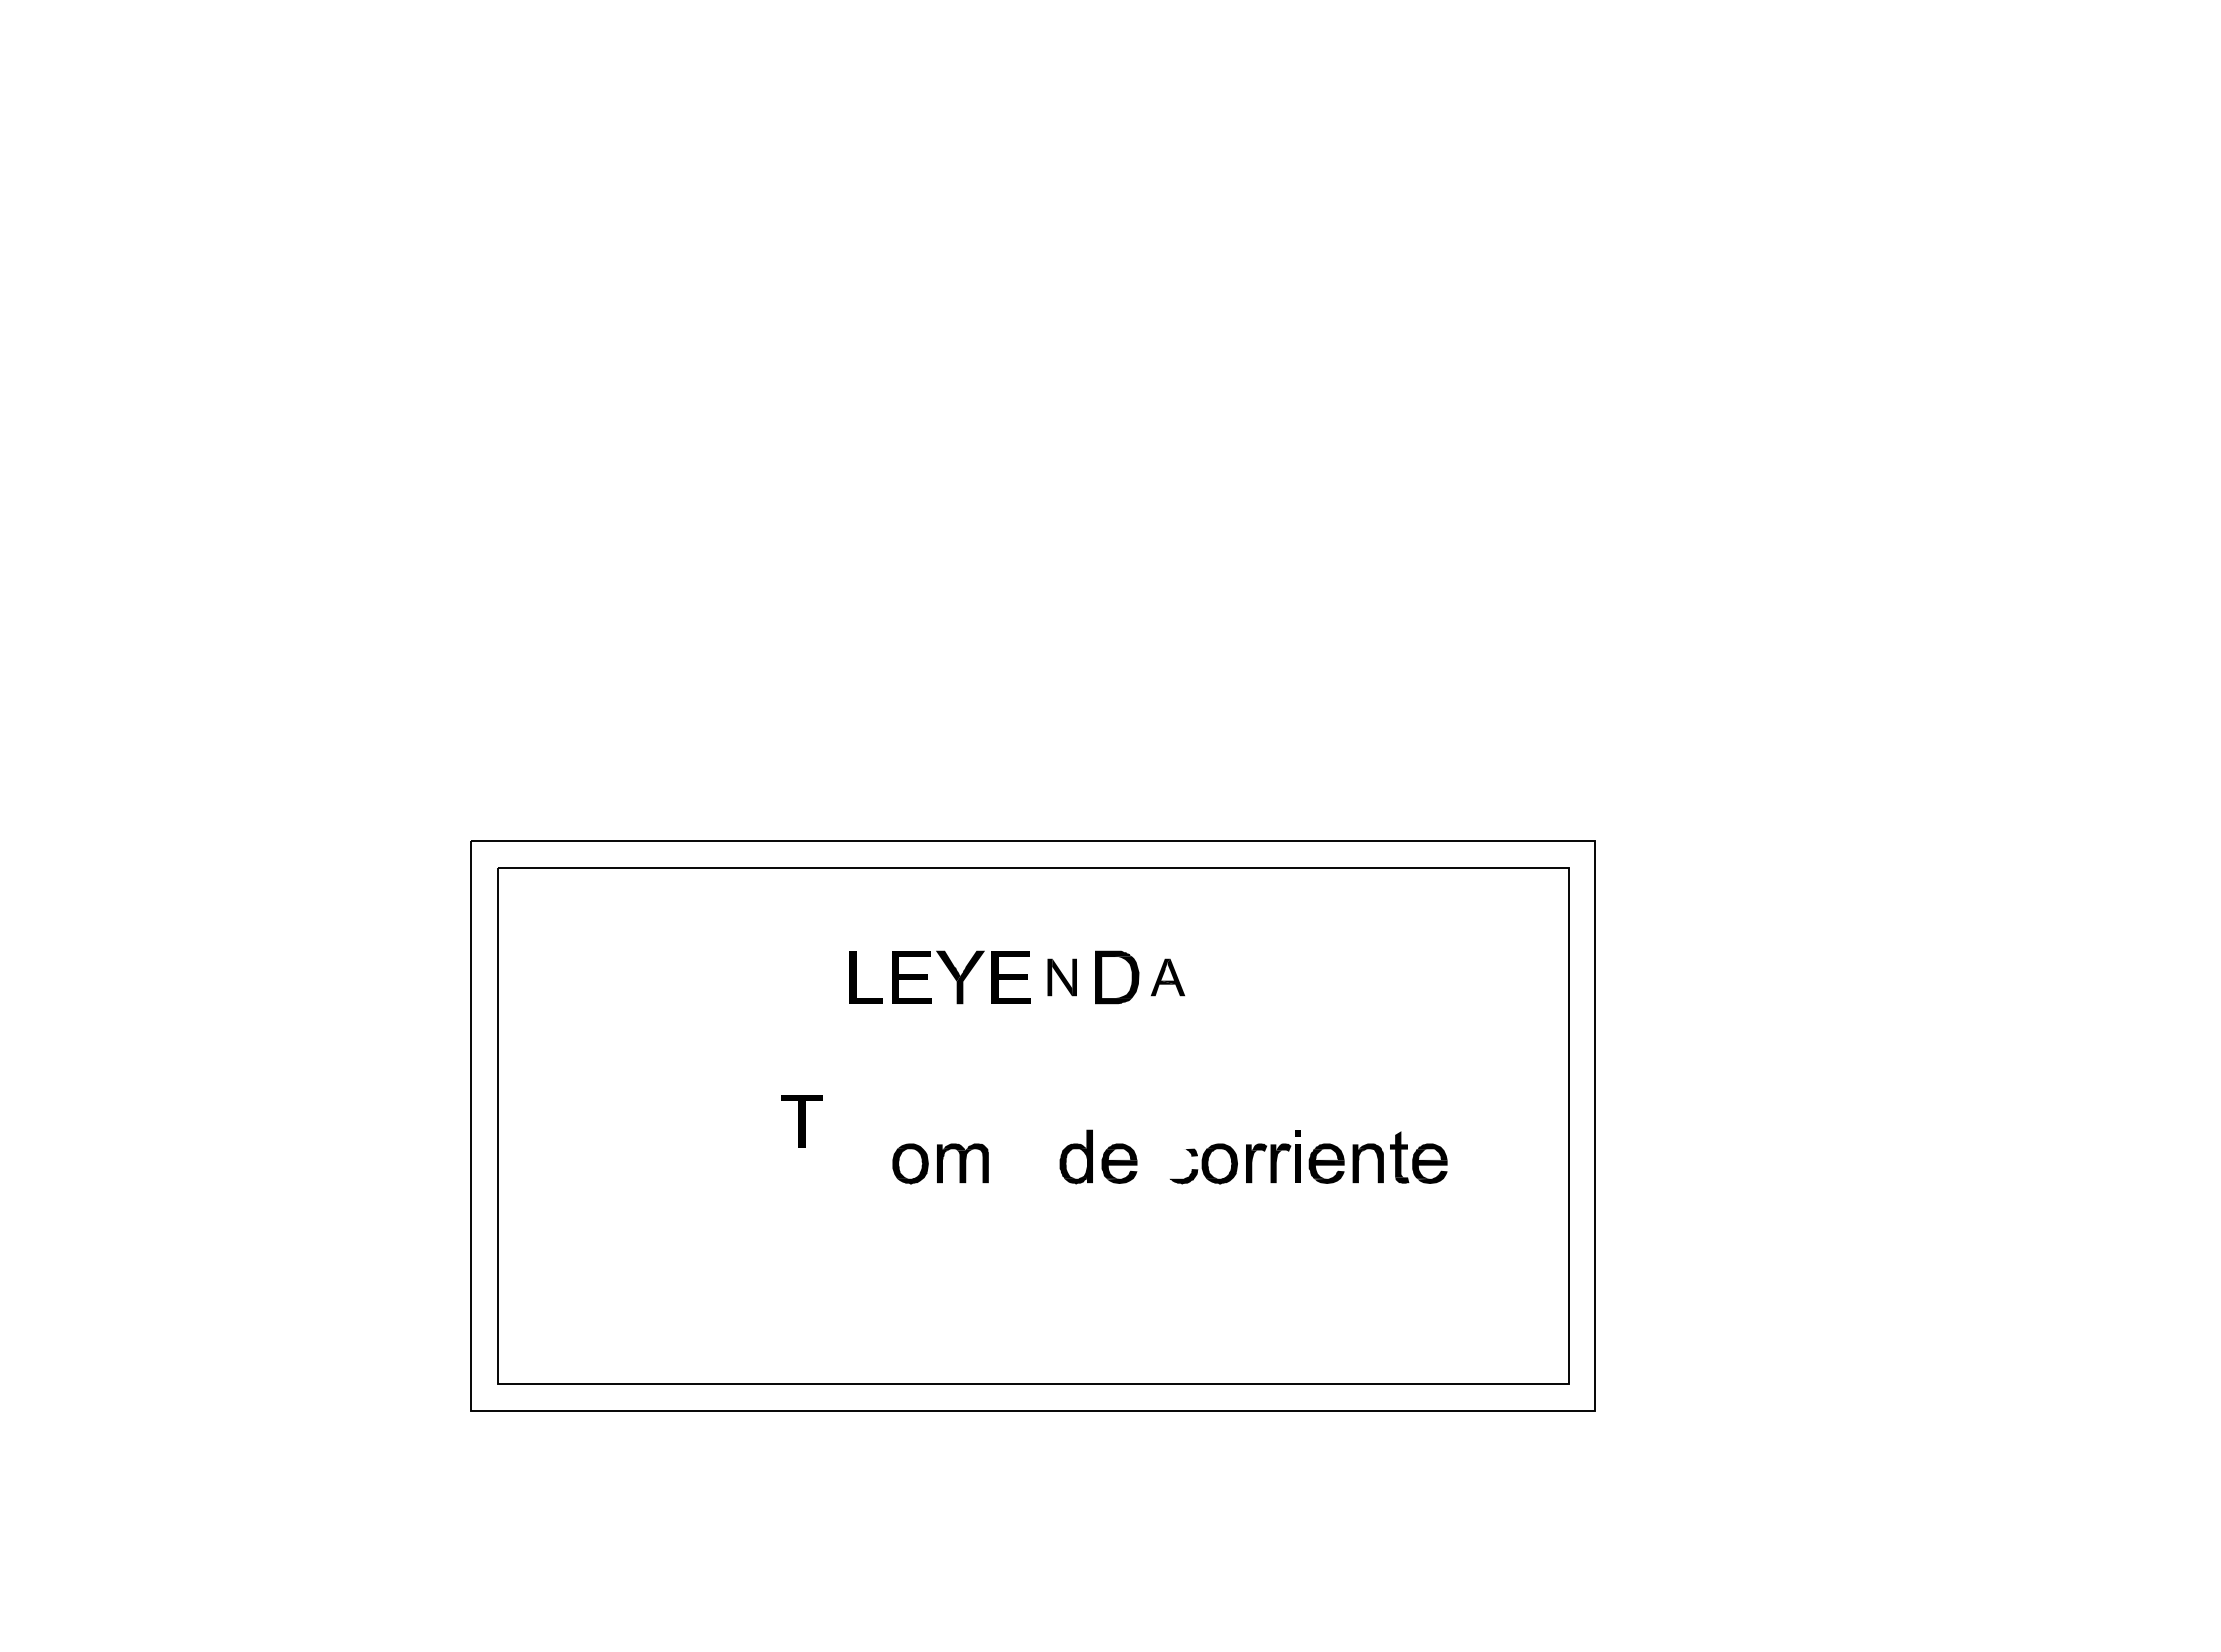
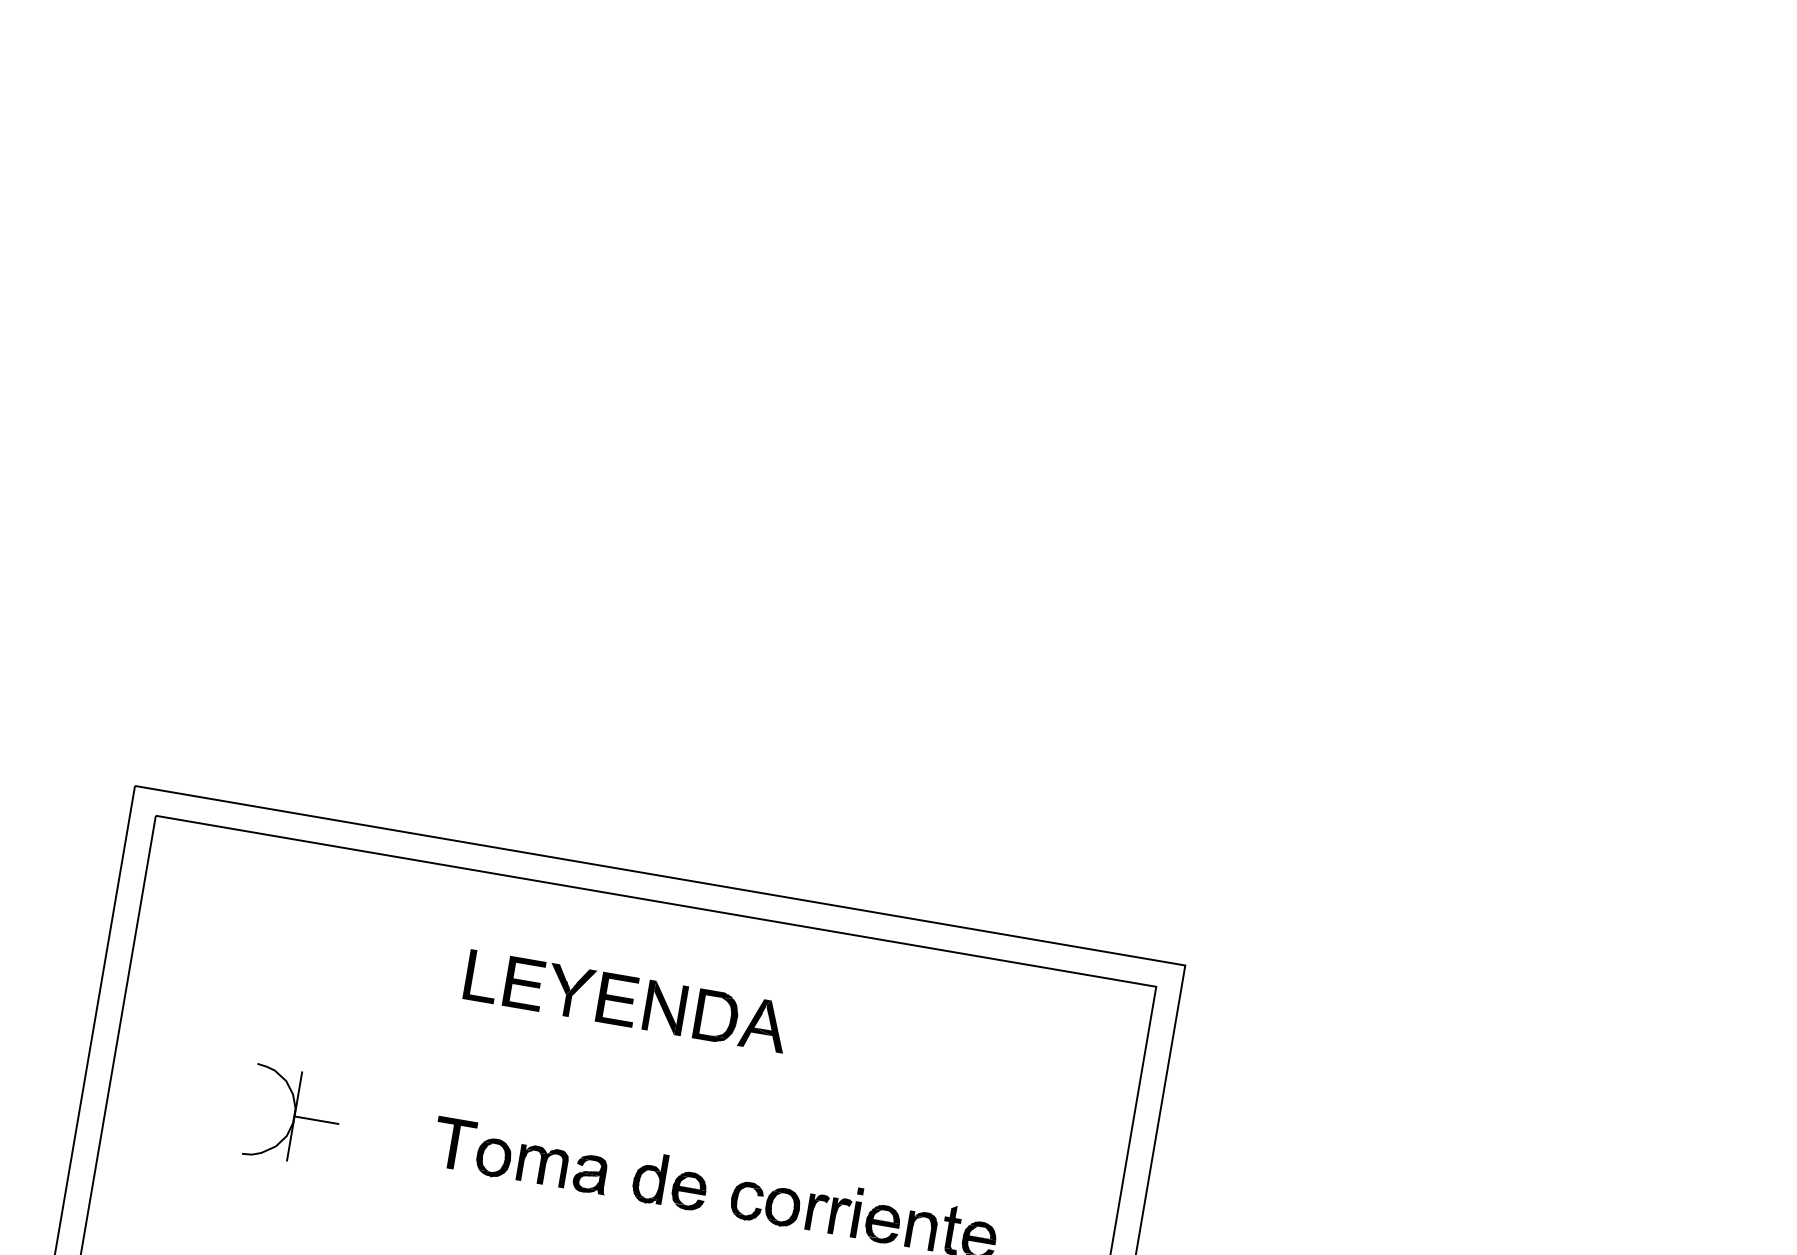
part: (1062, 977) -> (665, 1008), size x1.43
part: (1167, 977) -> (763, 1024), size x1.43
part: (801, 1121) -> (453, 1143), moved
part: (695, 1156) -> (294, 1116), added
fill: (1179, 1160) -> (745, 1197), added
part: (1014, 1163) -> (591, 1174), added

